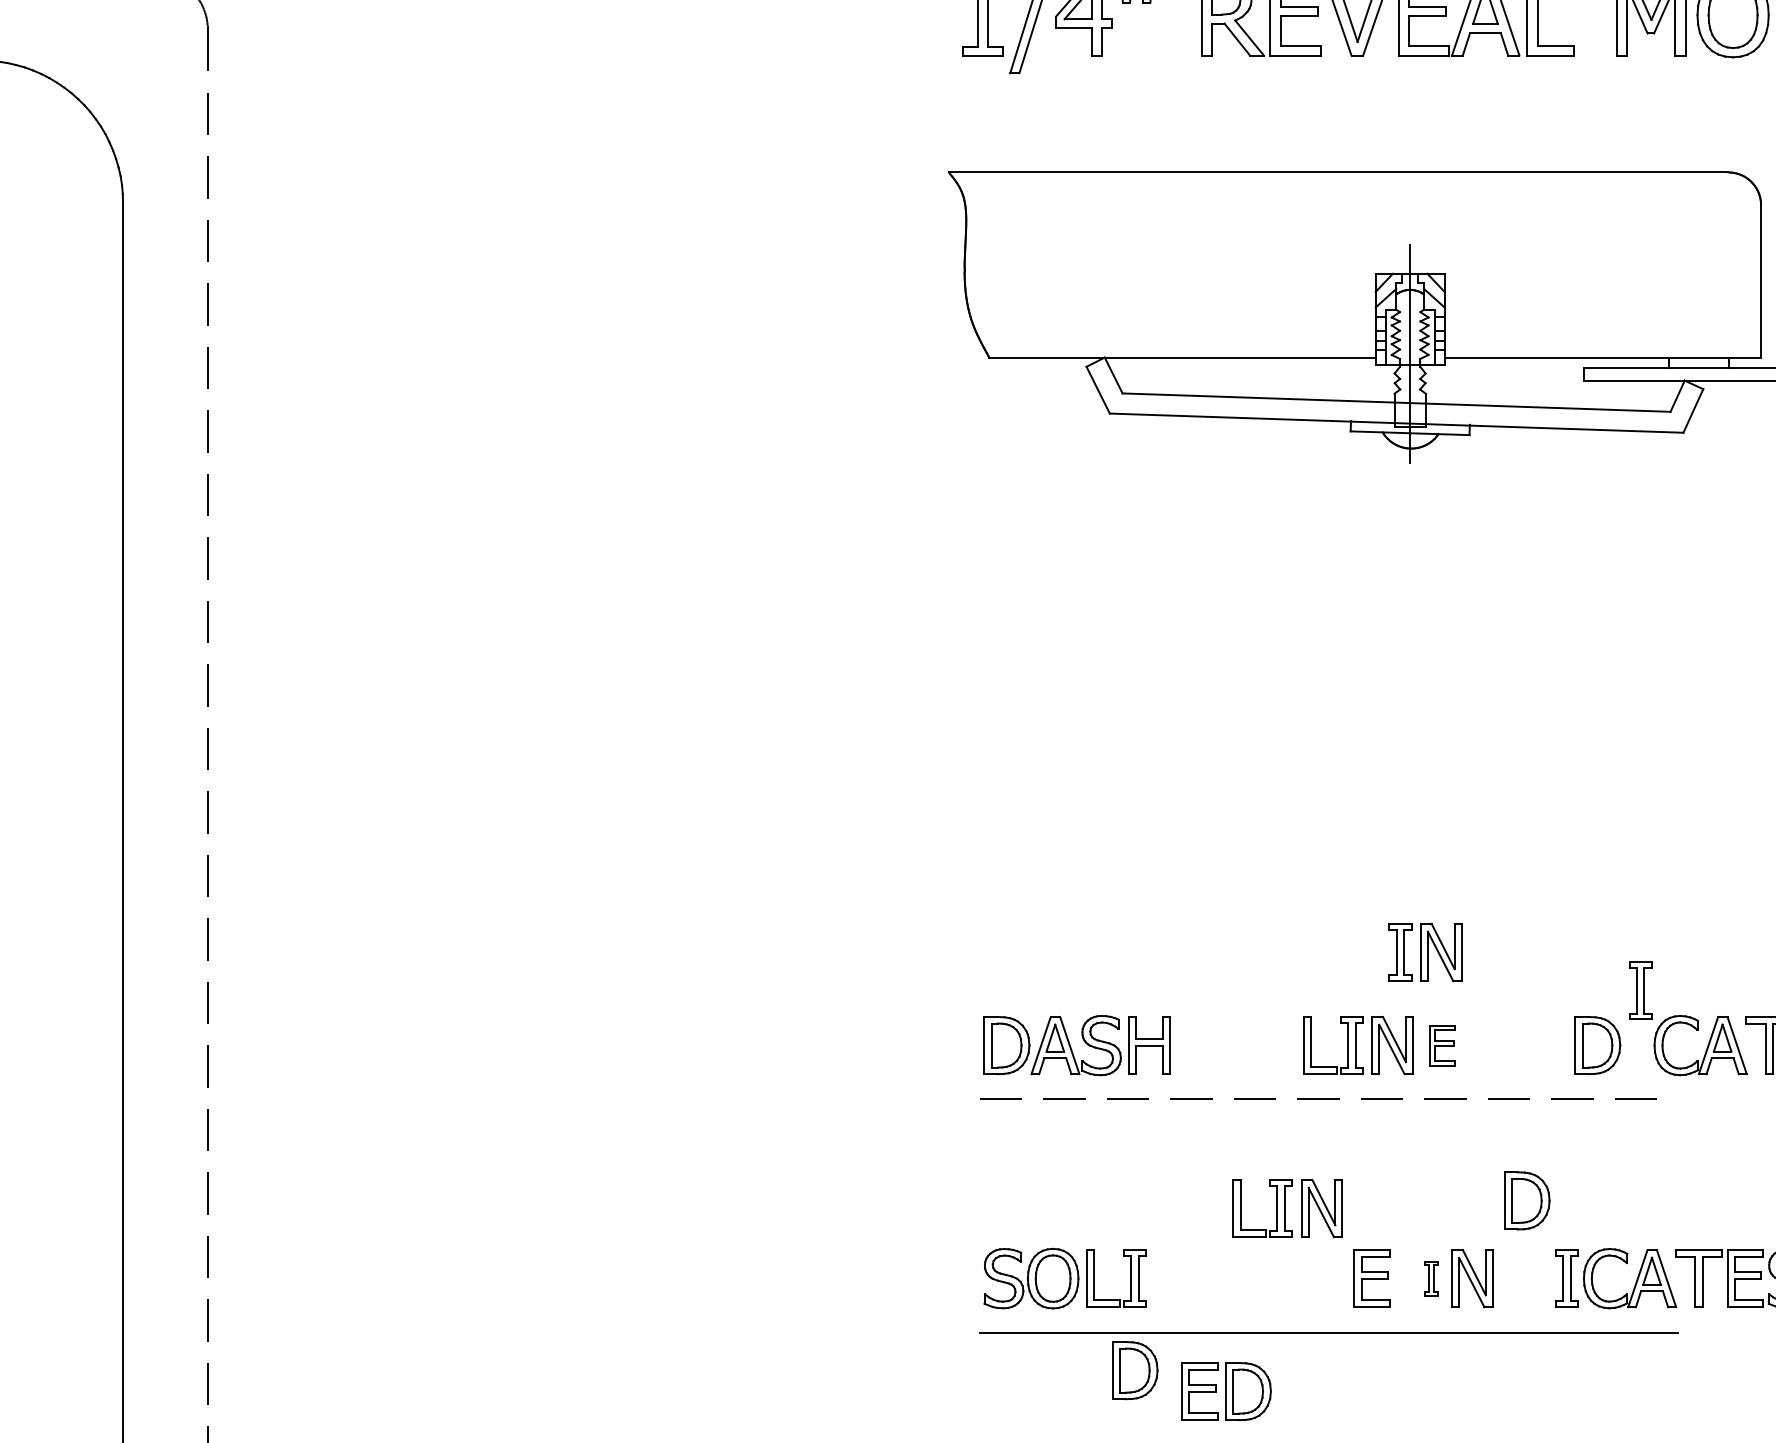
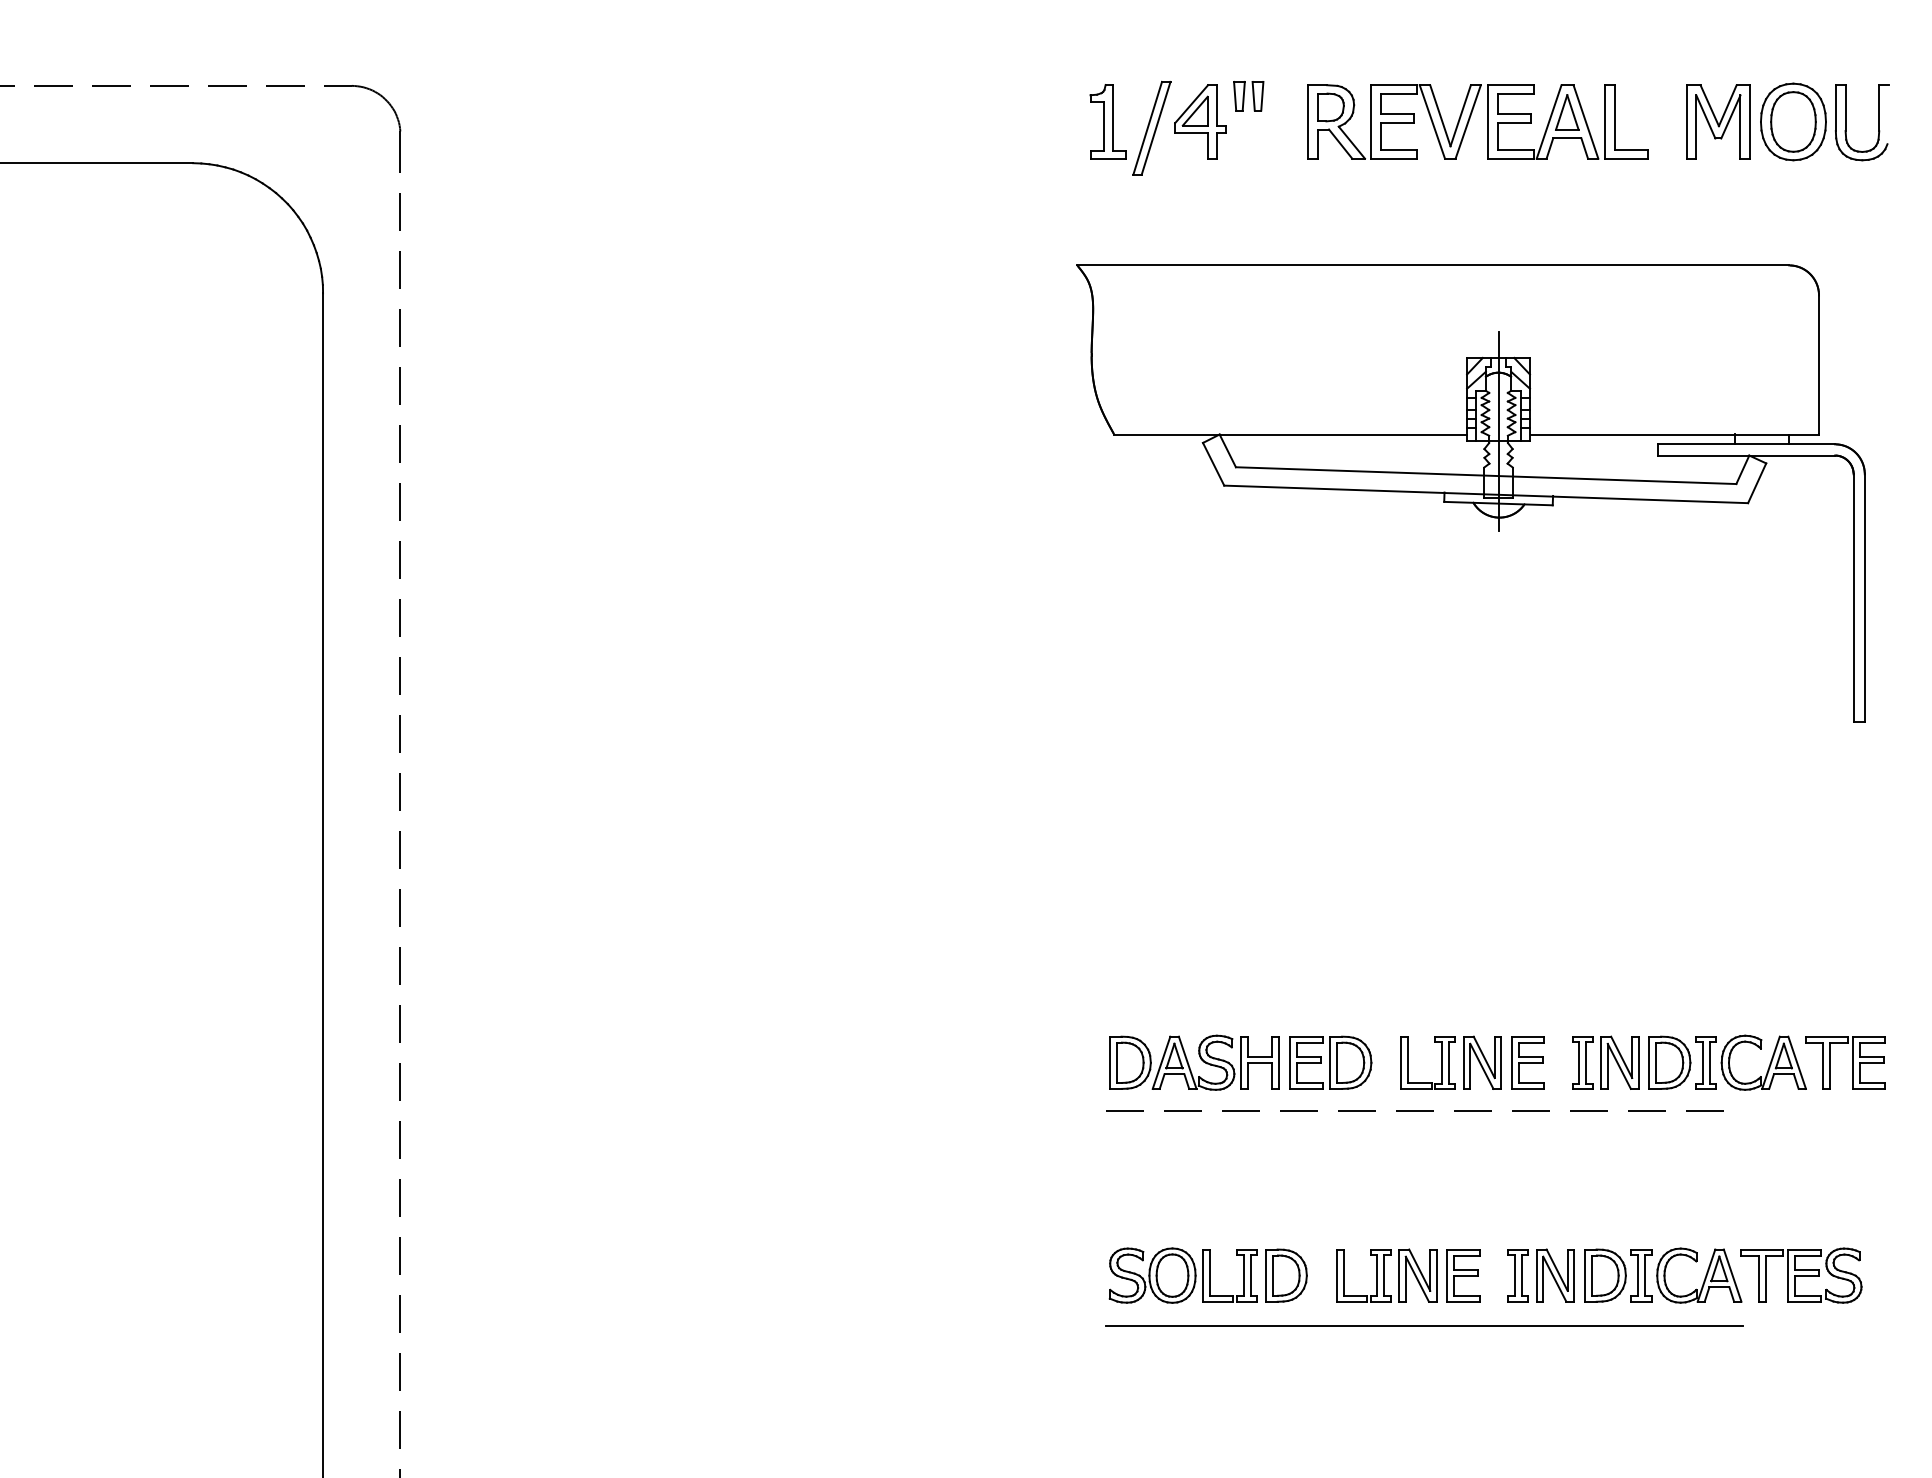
part: (1425, 952) -> (1605, 1062), moved
part: (1640, 990) -> (1705, 1062), moved
part: (1441, 1045) -> (1527, 1062), size x1.43
part: (1527, 1200) -> (1605, 1275), moved
part: (1287, 1208) -> (1386, 1275), moved
part: (1430, 1278) -> (1517, 1275), size x1.67
part: (1135, 1370) -> (1286, 1275), moved
part: (1226, 1391) -> (1330, 1062), moved

